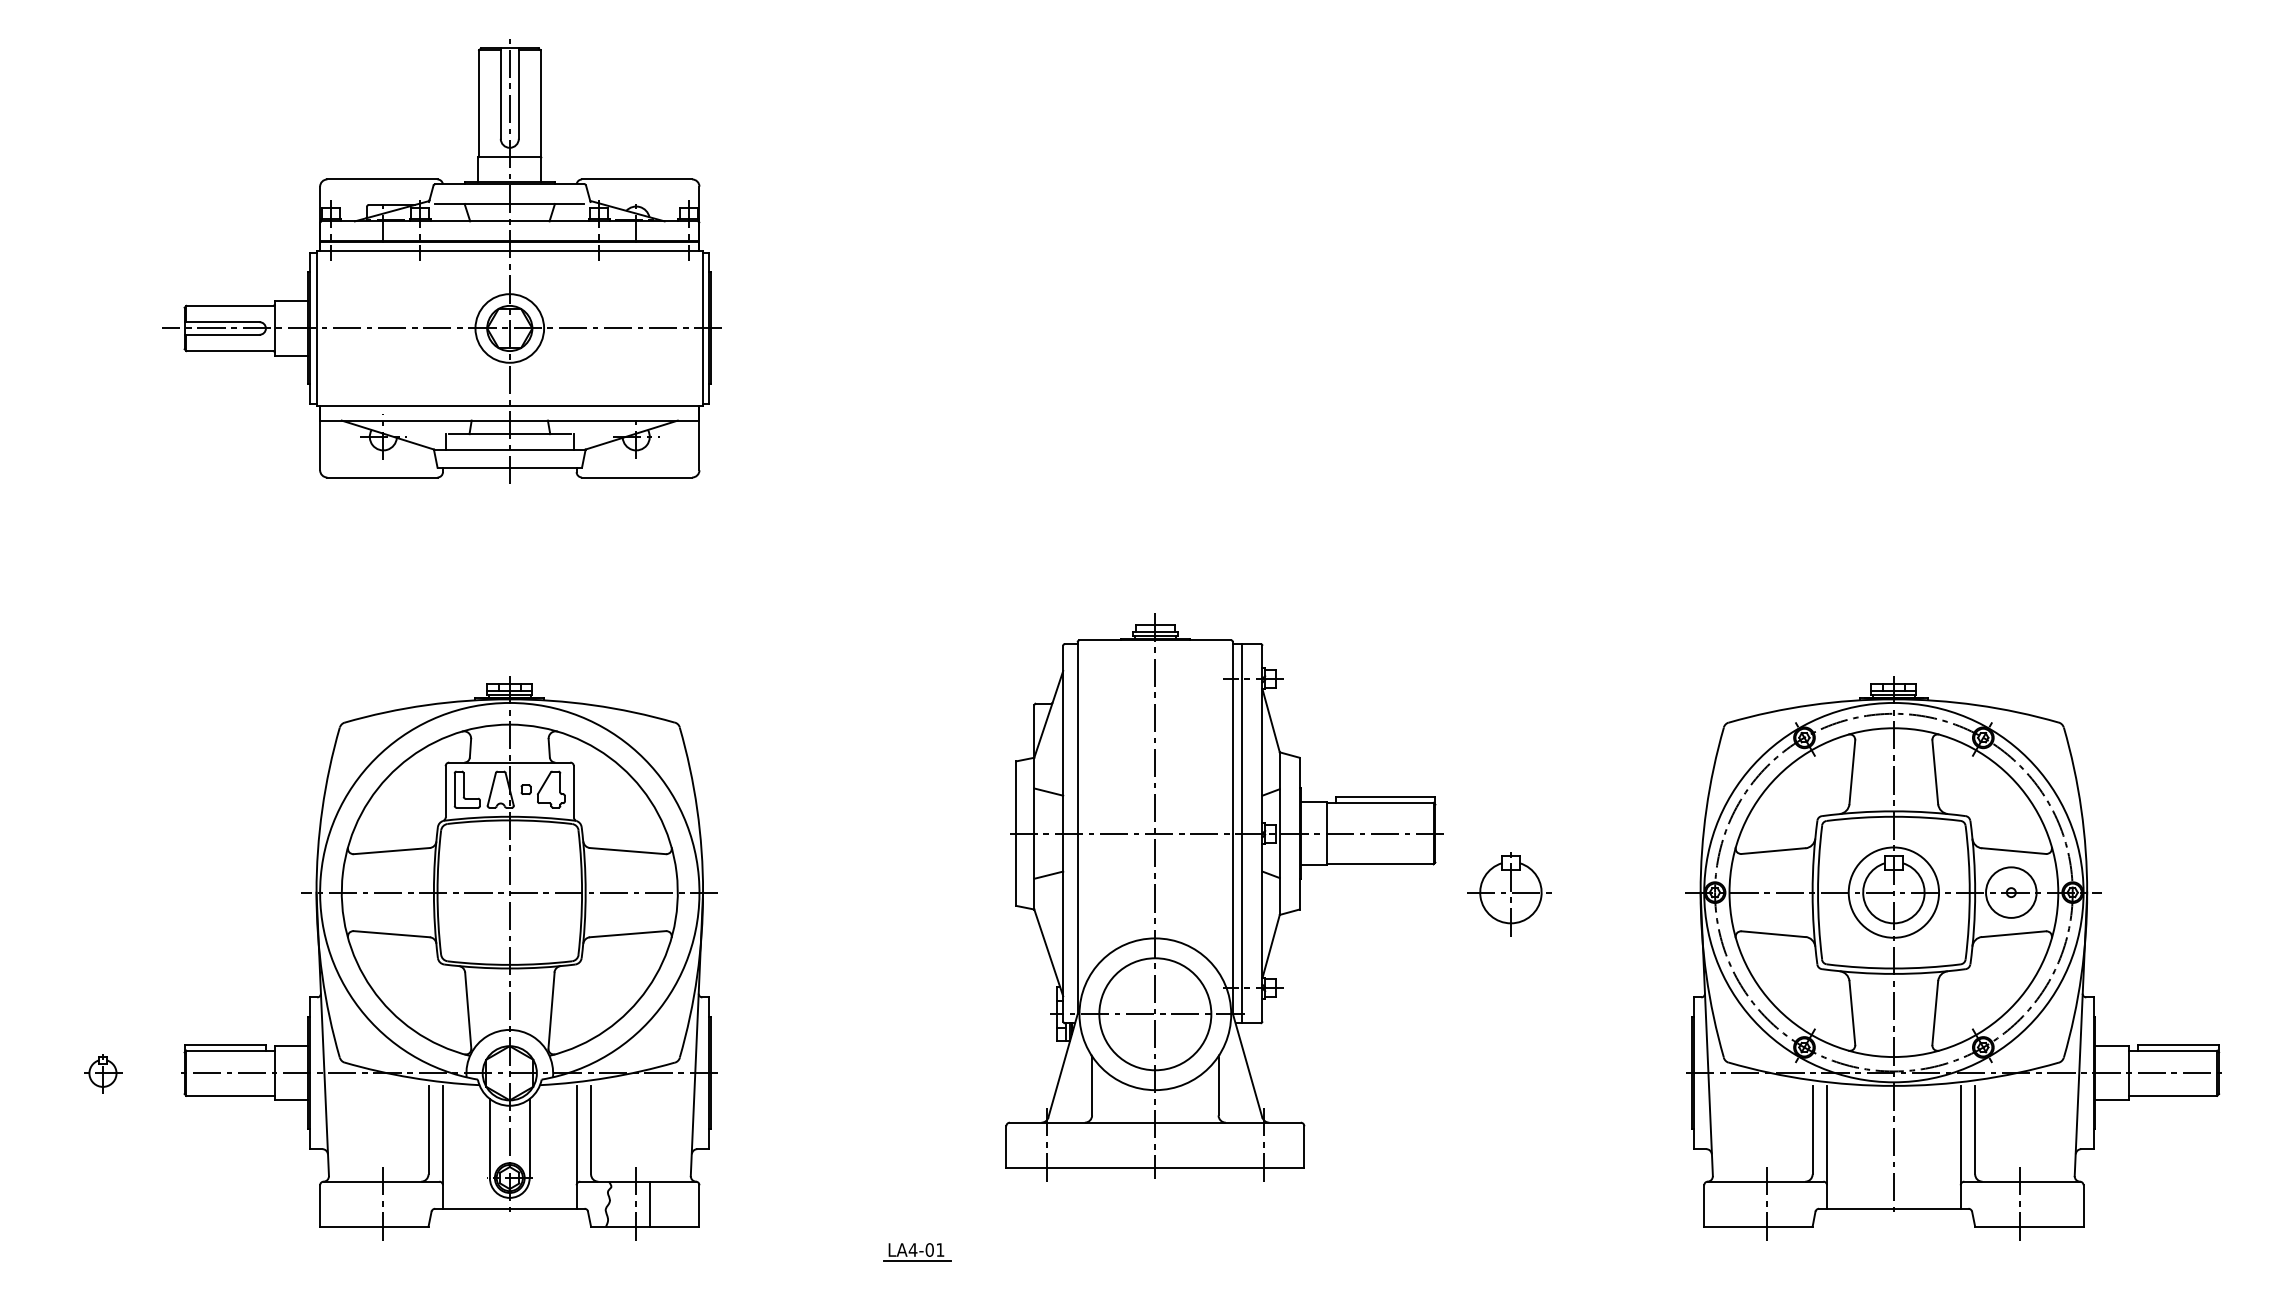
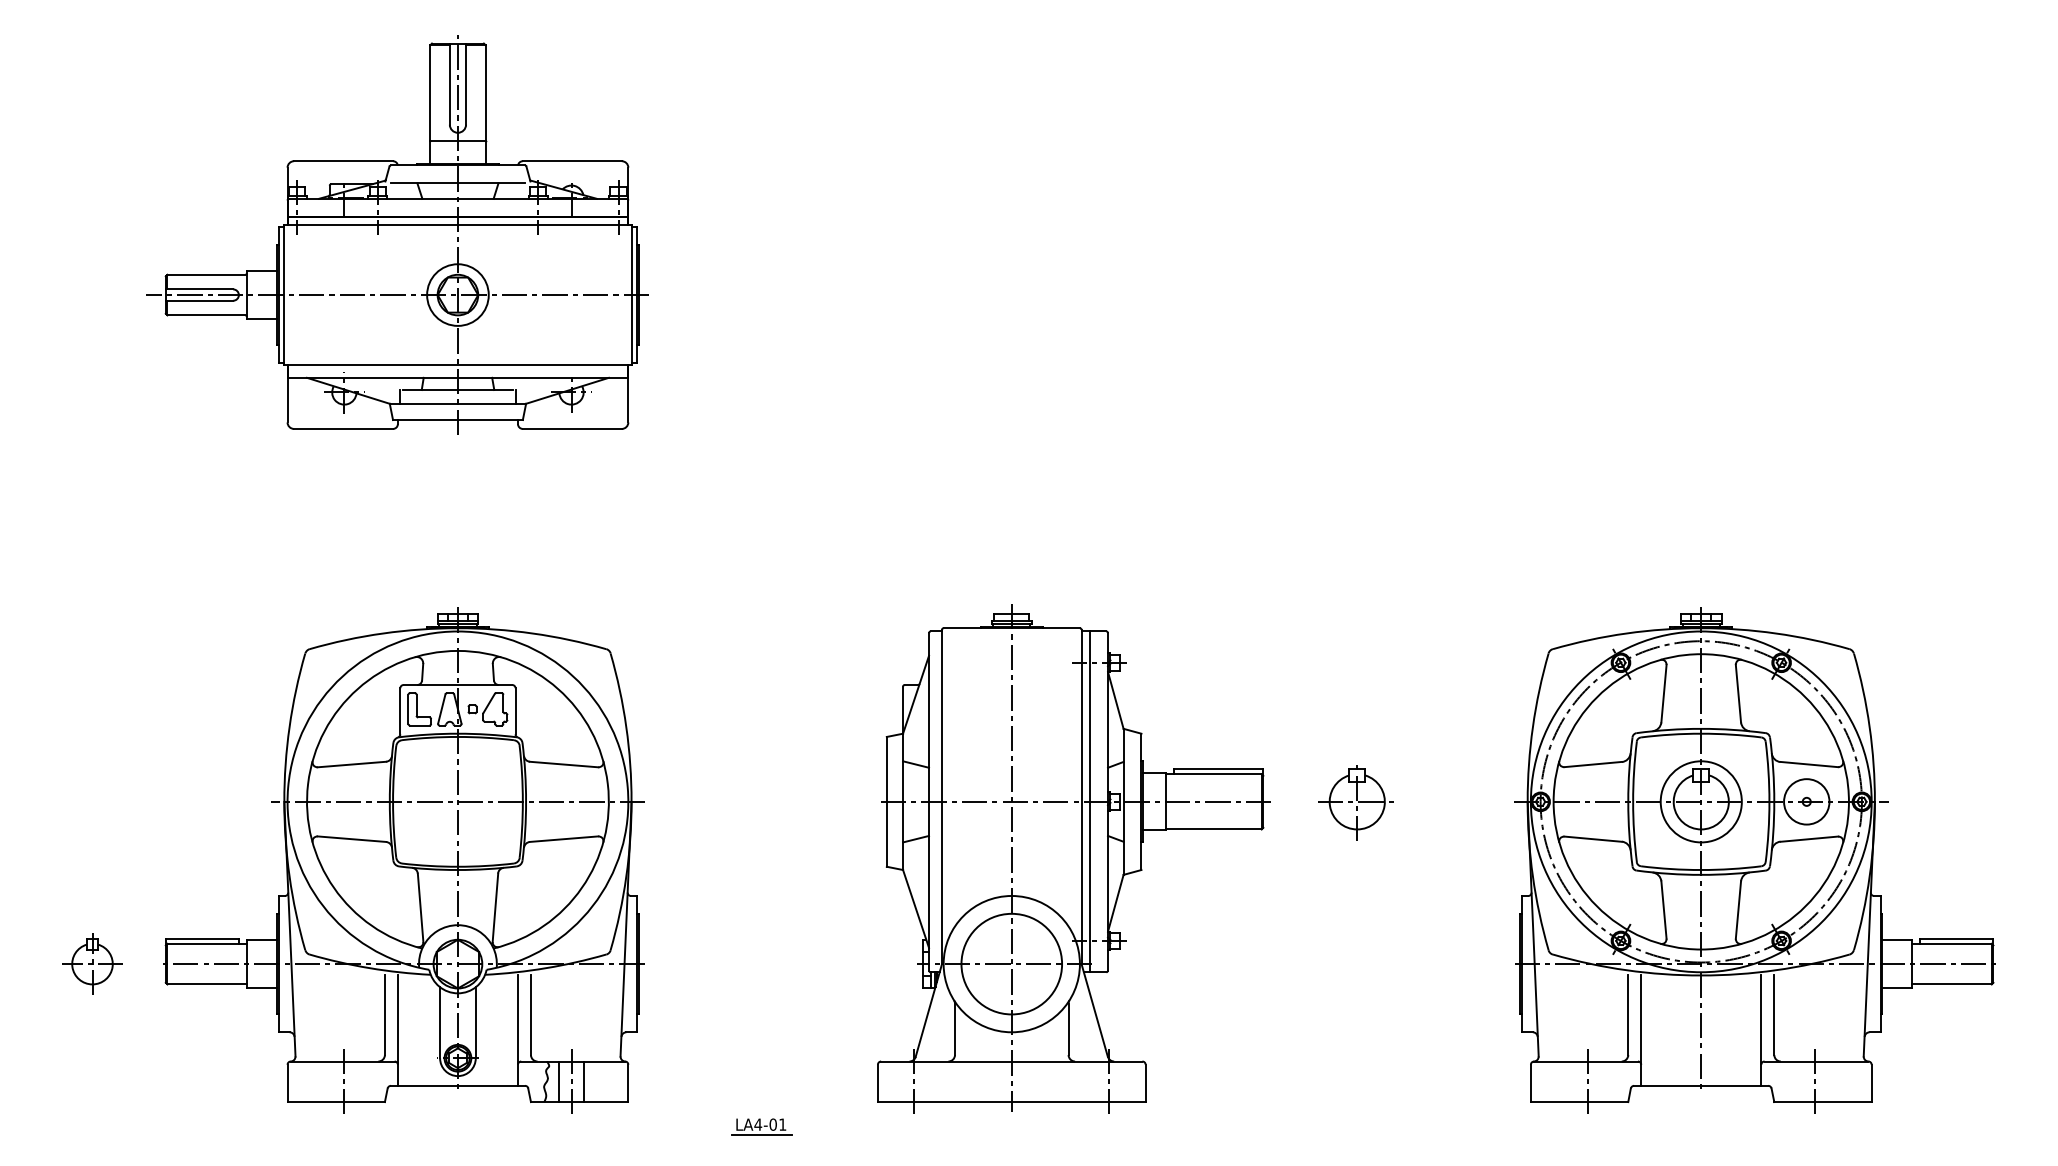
part: (1224, 897) -> (1073, 859), moved
part: (102, 1073) -> (92, 964), size x1.67
line: (622, 1203) -> (559, 1081), added
part: (917, 1252) -> (762, 1126), moved

